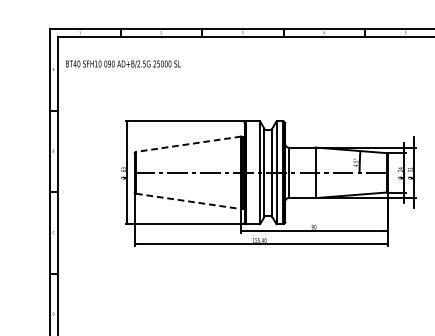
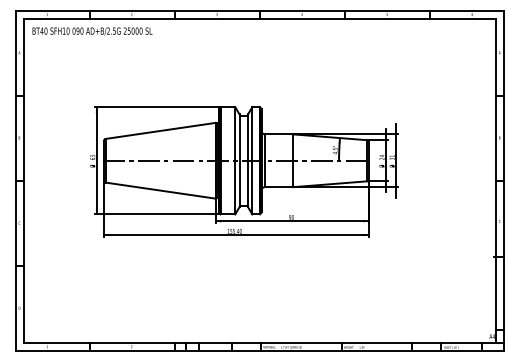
text: (123, 64) -> (92, 31), moved
line: (188, 143) -> (160, 130), dashed -> solid
line: (188, 201) -> (160, 190), dashed -> solid

